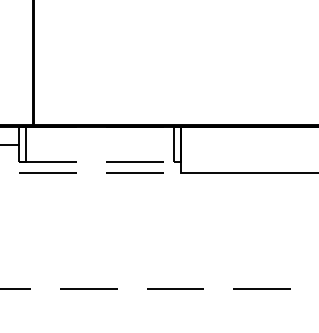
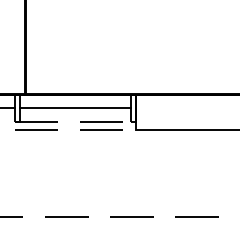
line: (100, 144) -> (75, 108), added

